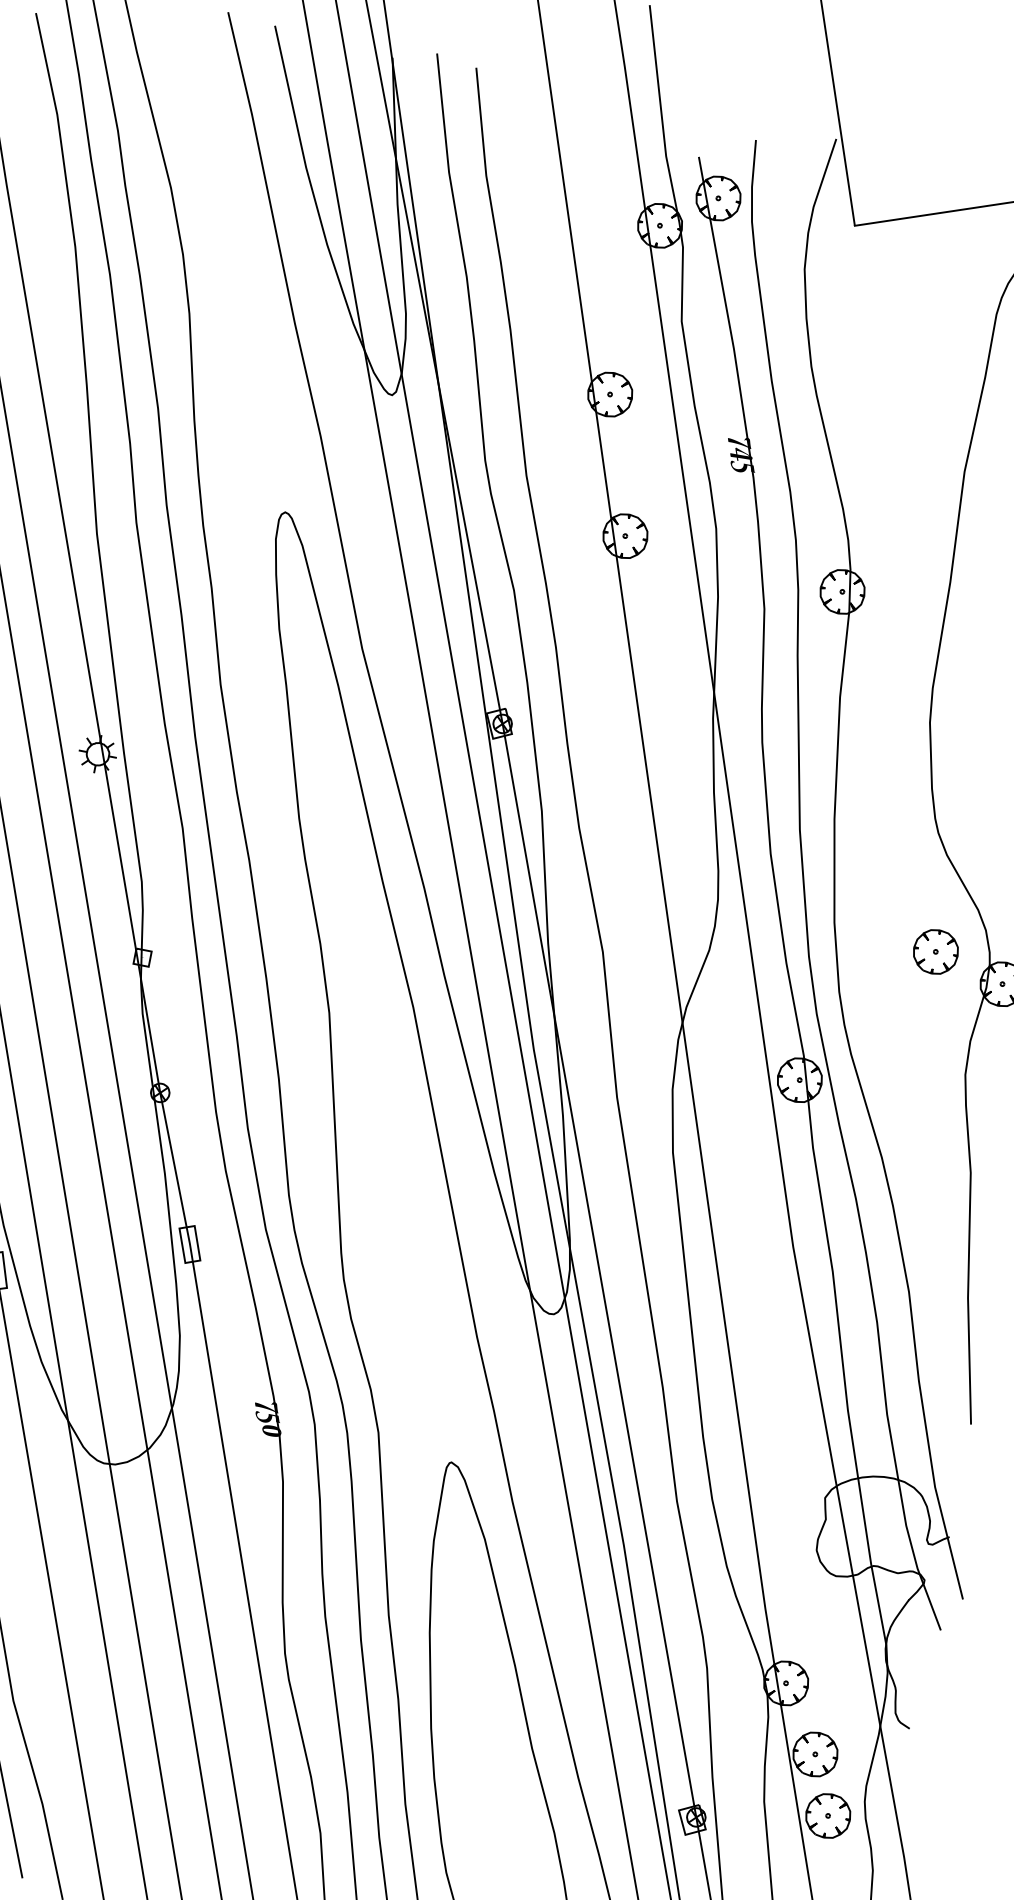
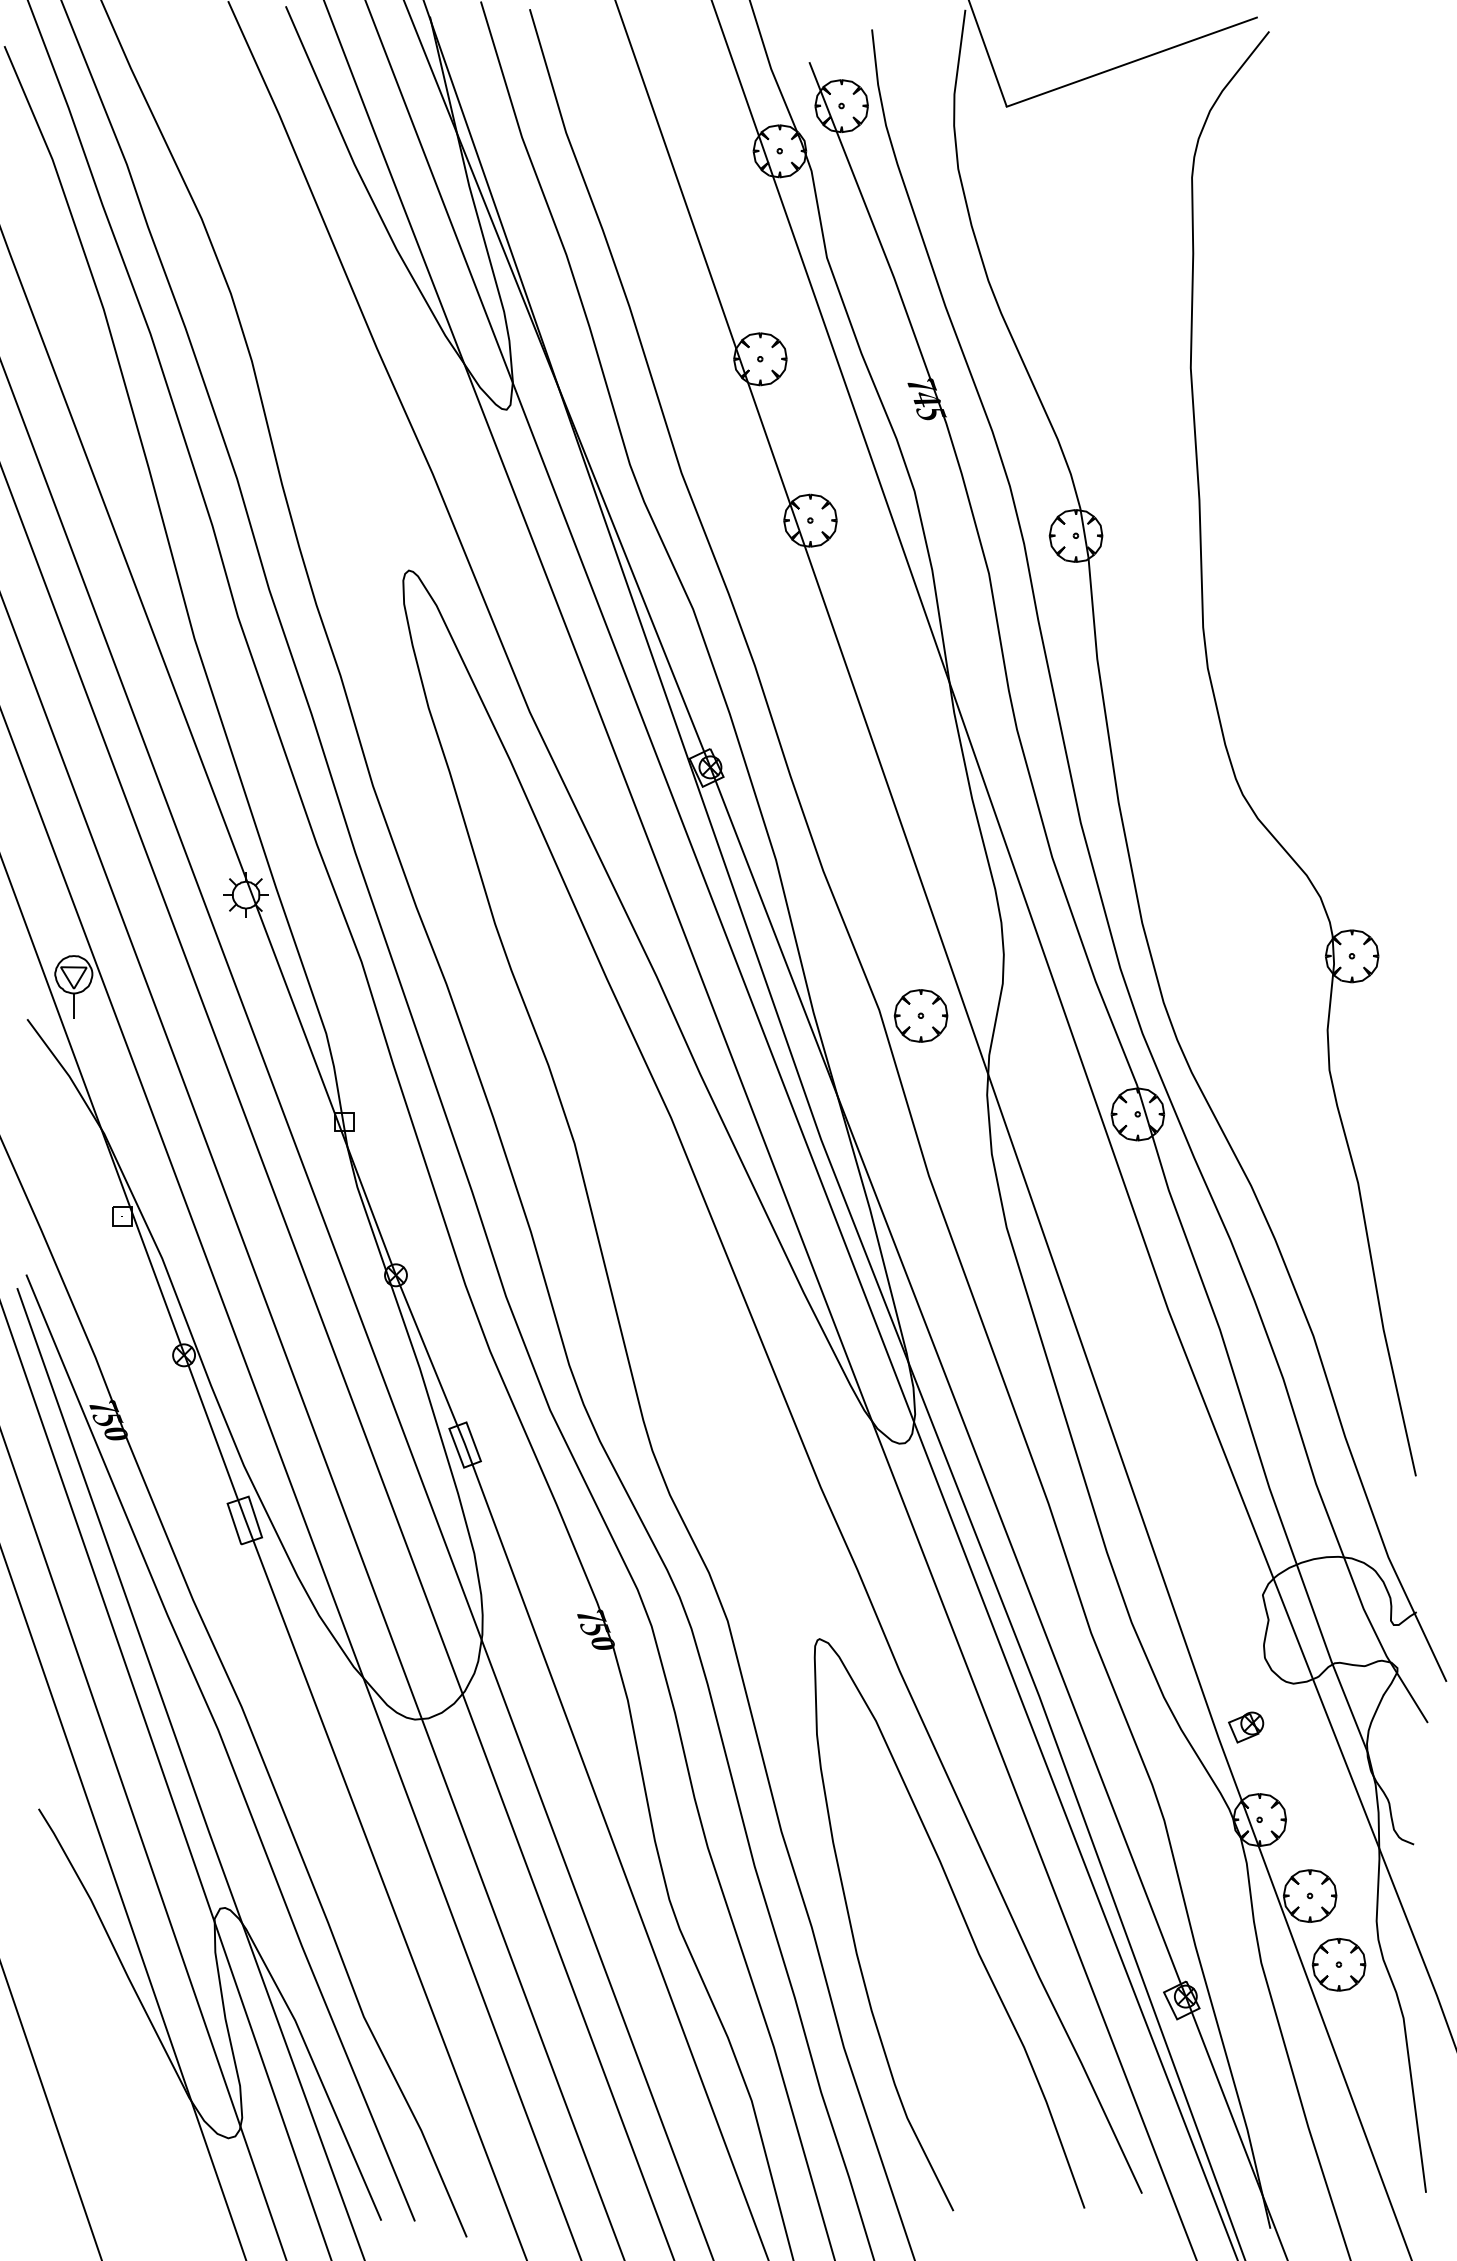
part: (935, 951) -> (920, 1015), moved
part: (790, 1604) -> (1246, 1727), added

